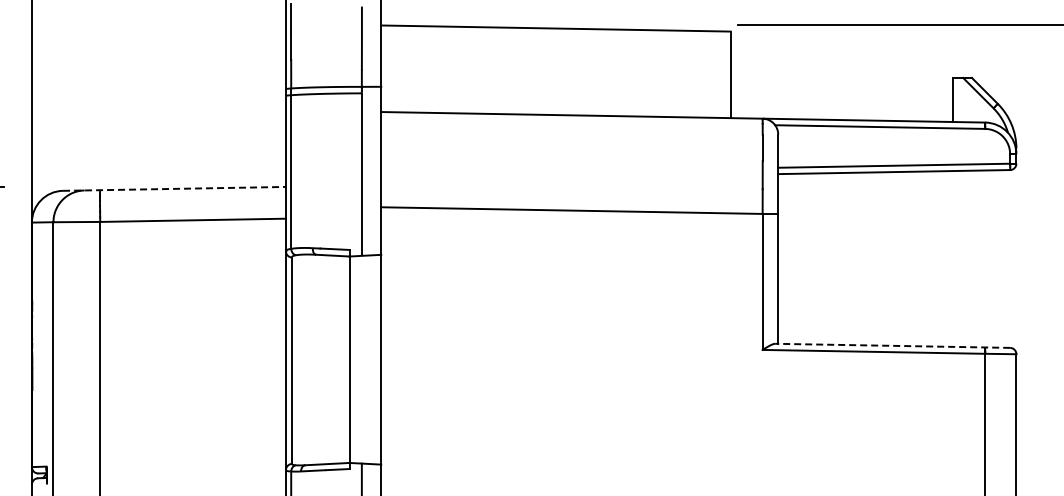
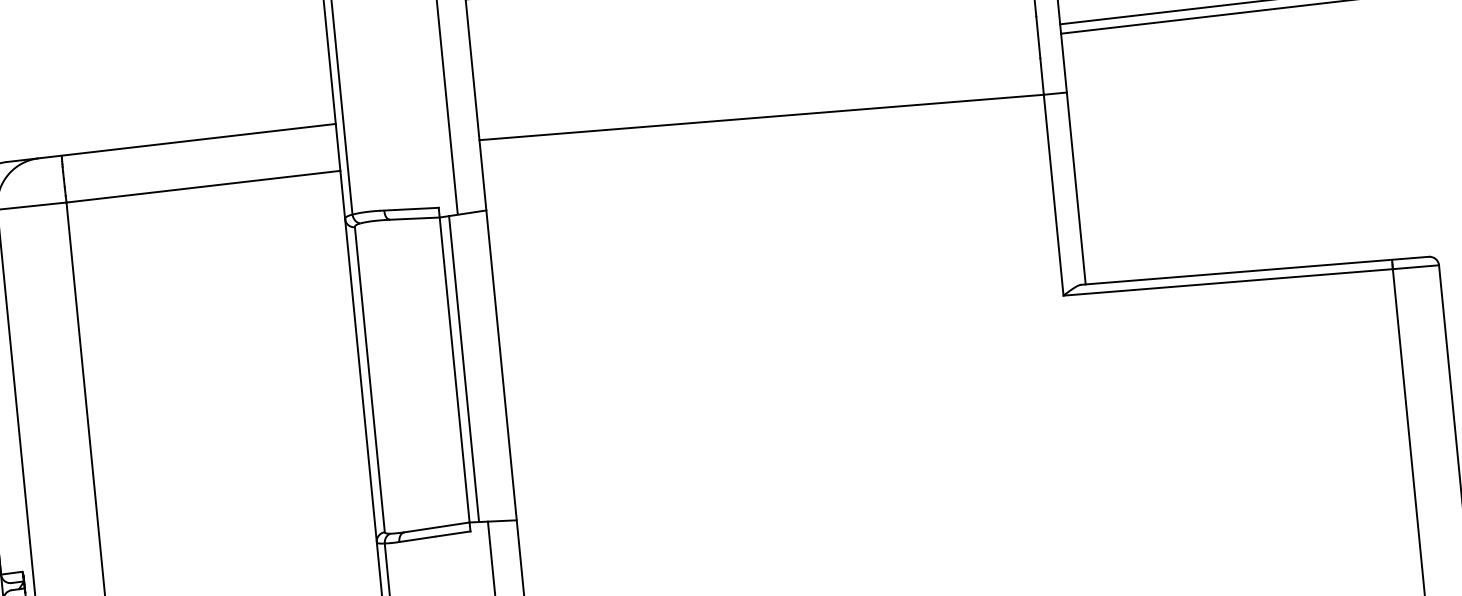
line: (175, 188) -> (172, 142), dashed -> solid
line: (892, 345) -> (1254, 270), dashed -> solid
line: (355, 359) -> (463, 368), added

